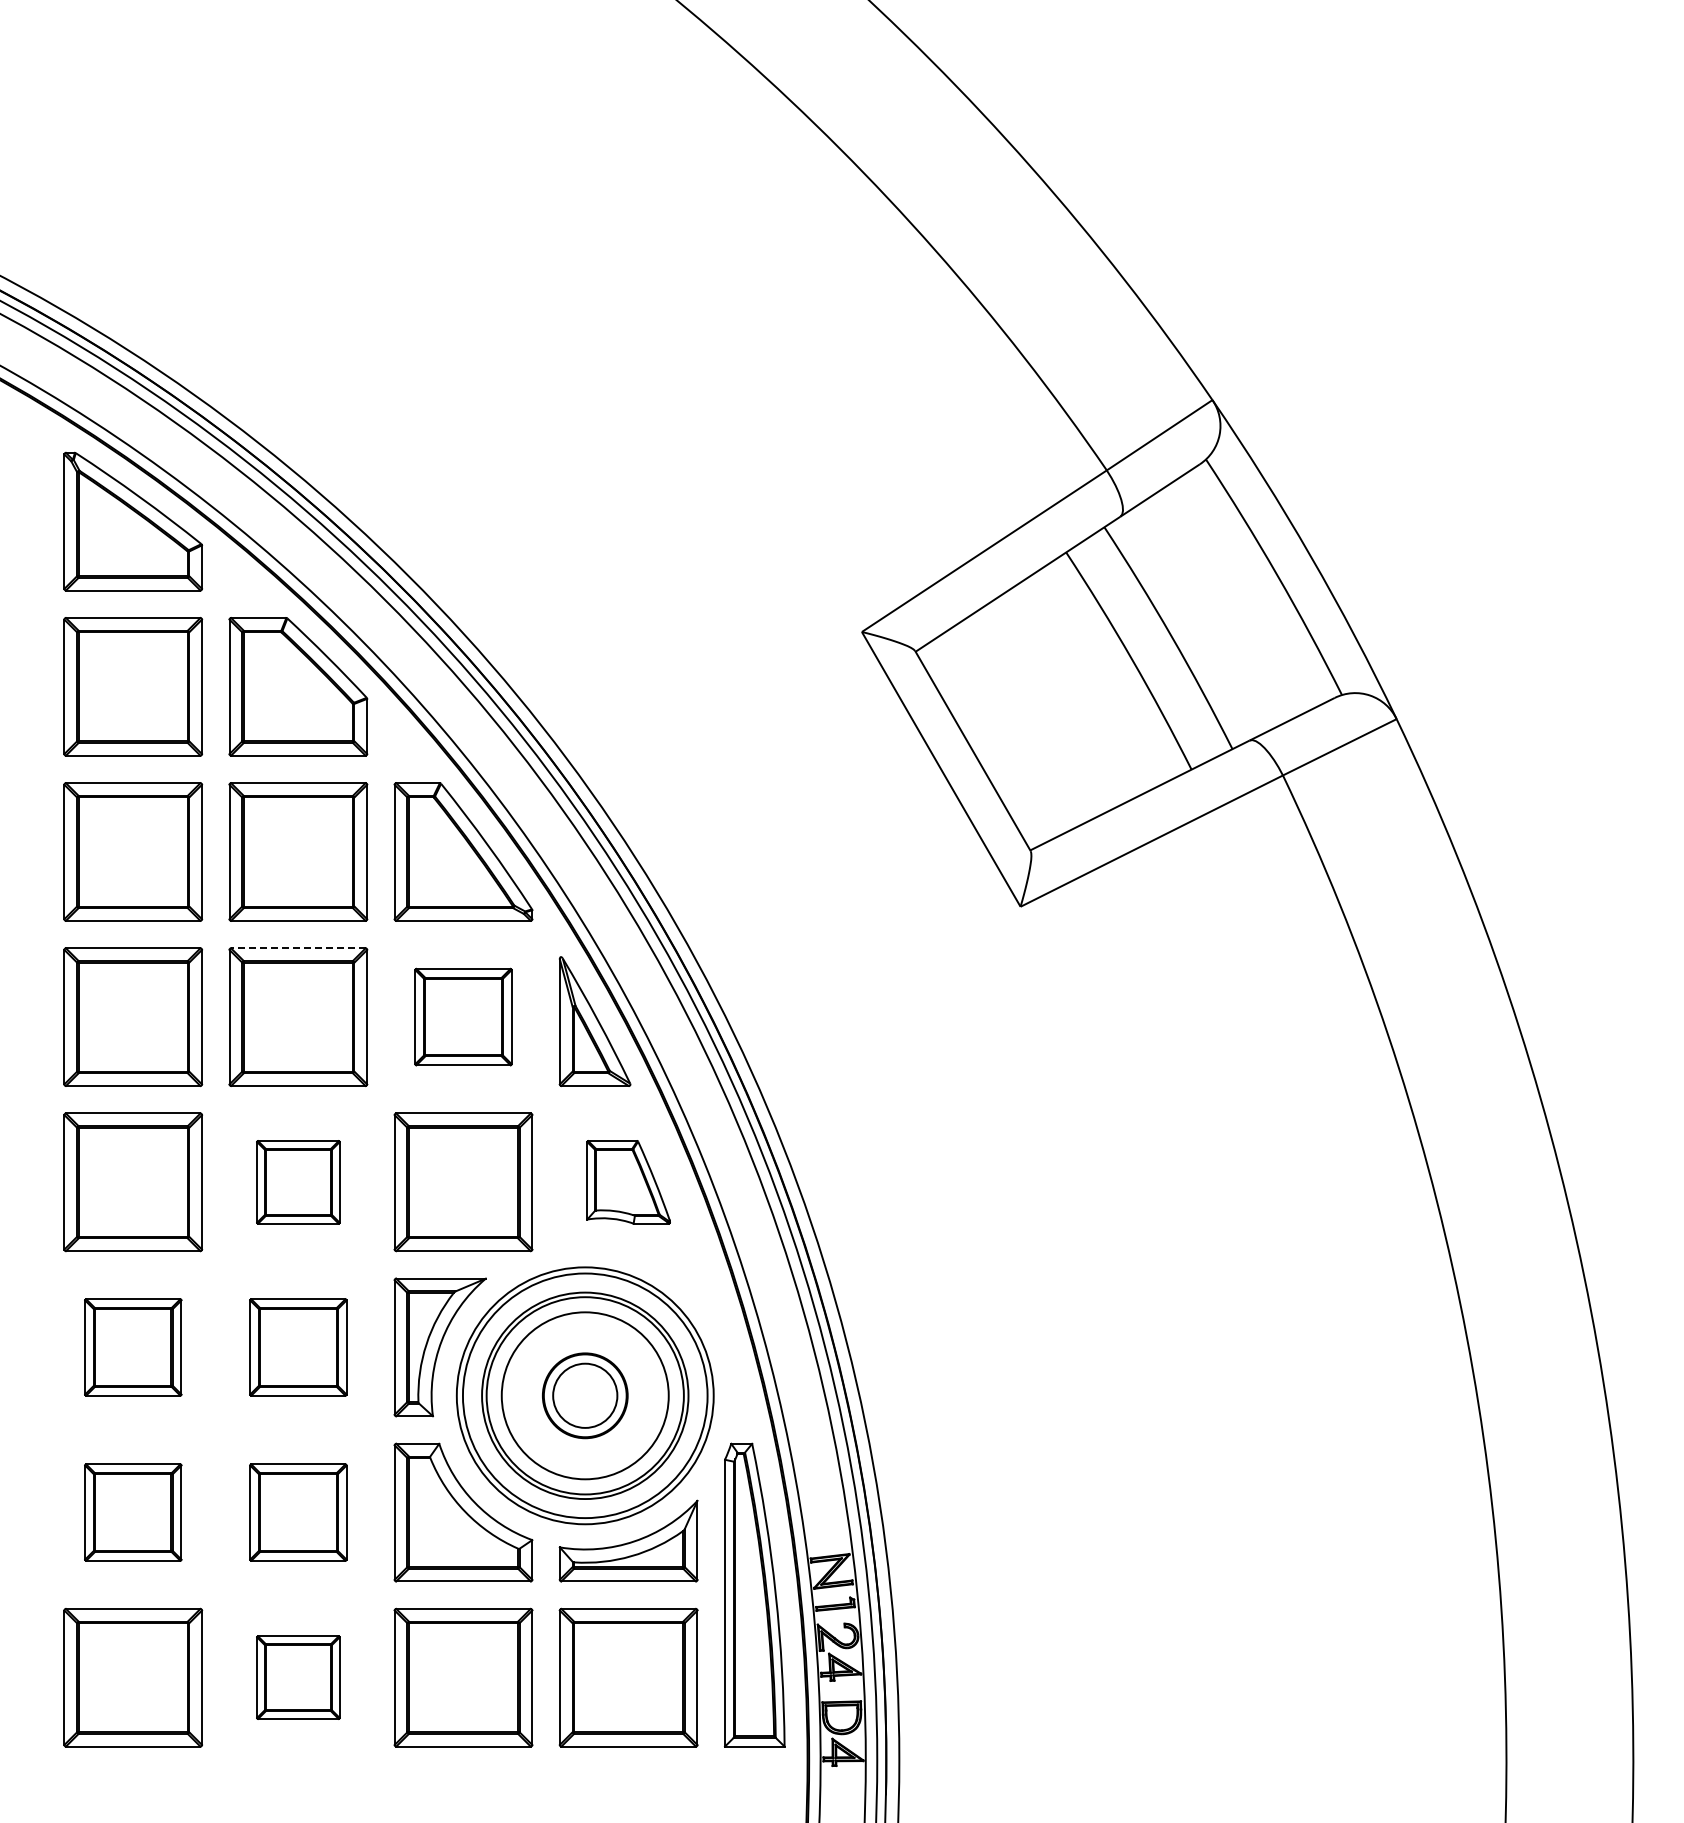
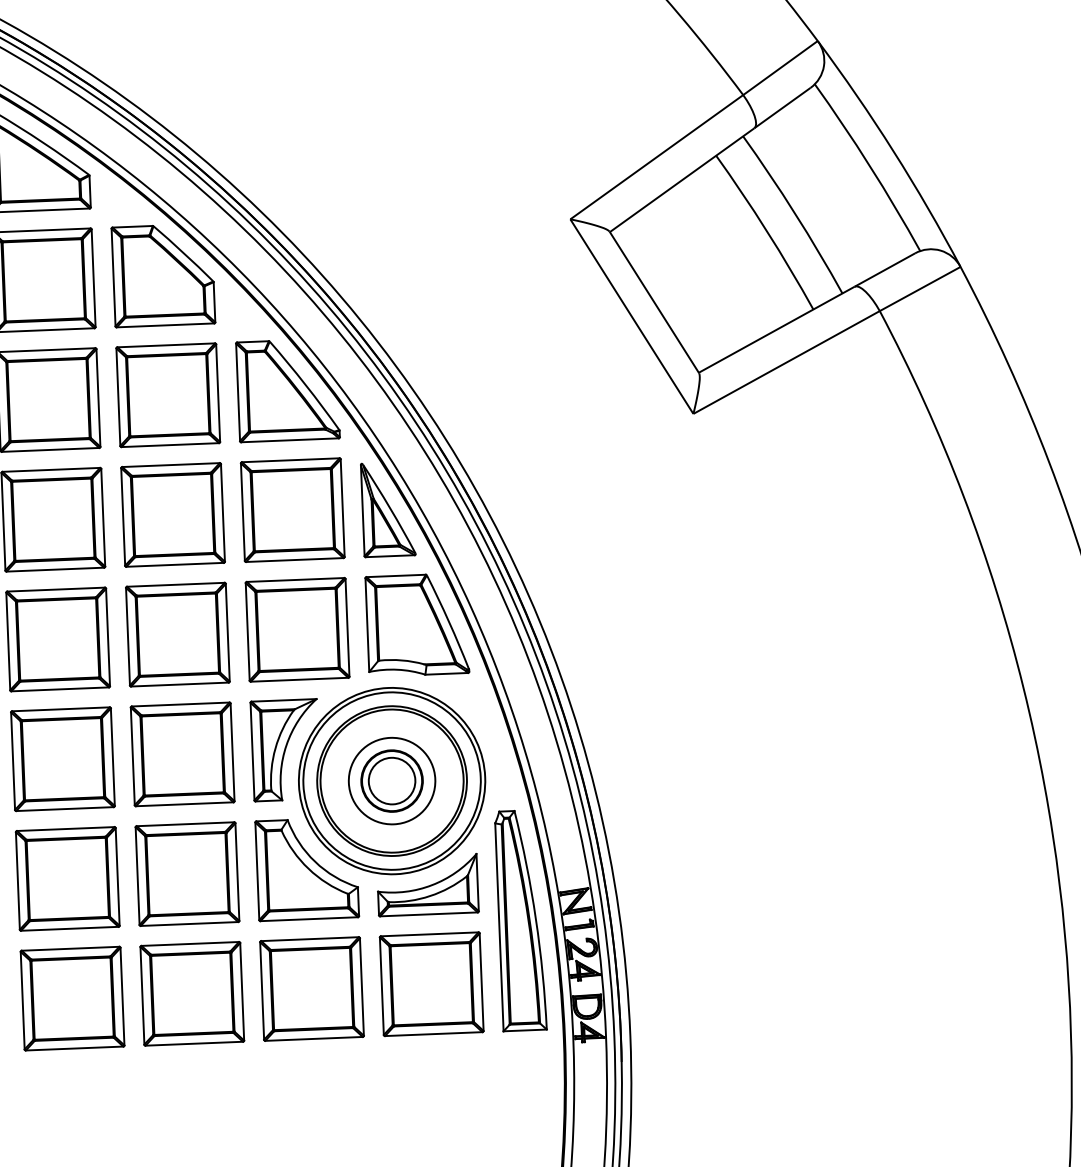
line: (297, 948) -> (170, 465), dashed -> solid
part: (463, 1016) -> (292, 509), size x1.43
part: (298, 1182) -> (177, 634), size x1.67
part: (628, 1182) -> (417, 625), size x1.67
part: (133, 1347) -> (63, 759), size x1.43
part: (298, 1347) -> (182, 754), size x1.43
circle: (584, 1395) -> (391, 780), size x0.71
part: (133, 1512) -> (67, 878), size x1.43
part: (298, 1512) -> (187, 874), size x1.43
part: (298, 1677) -> (192, 993), size x1.67

